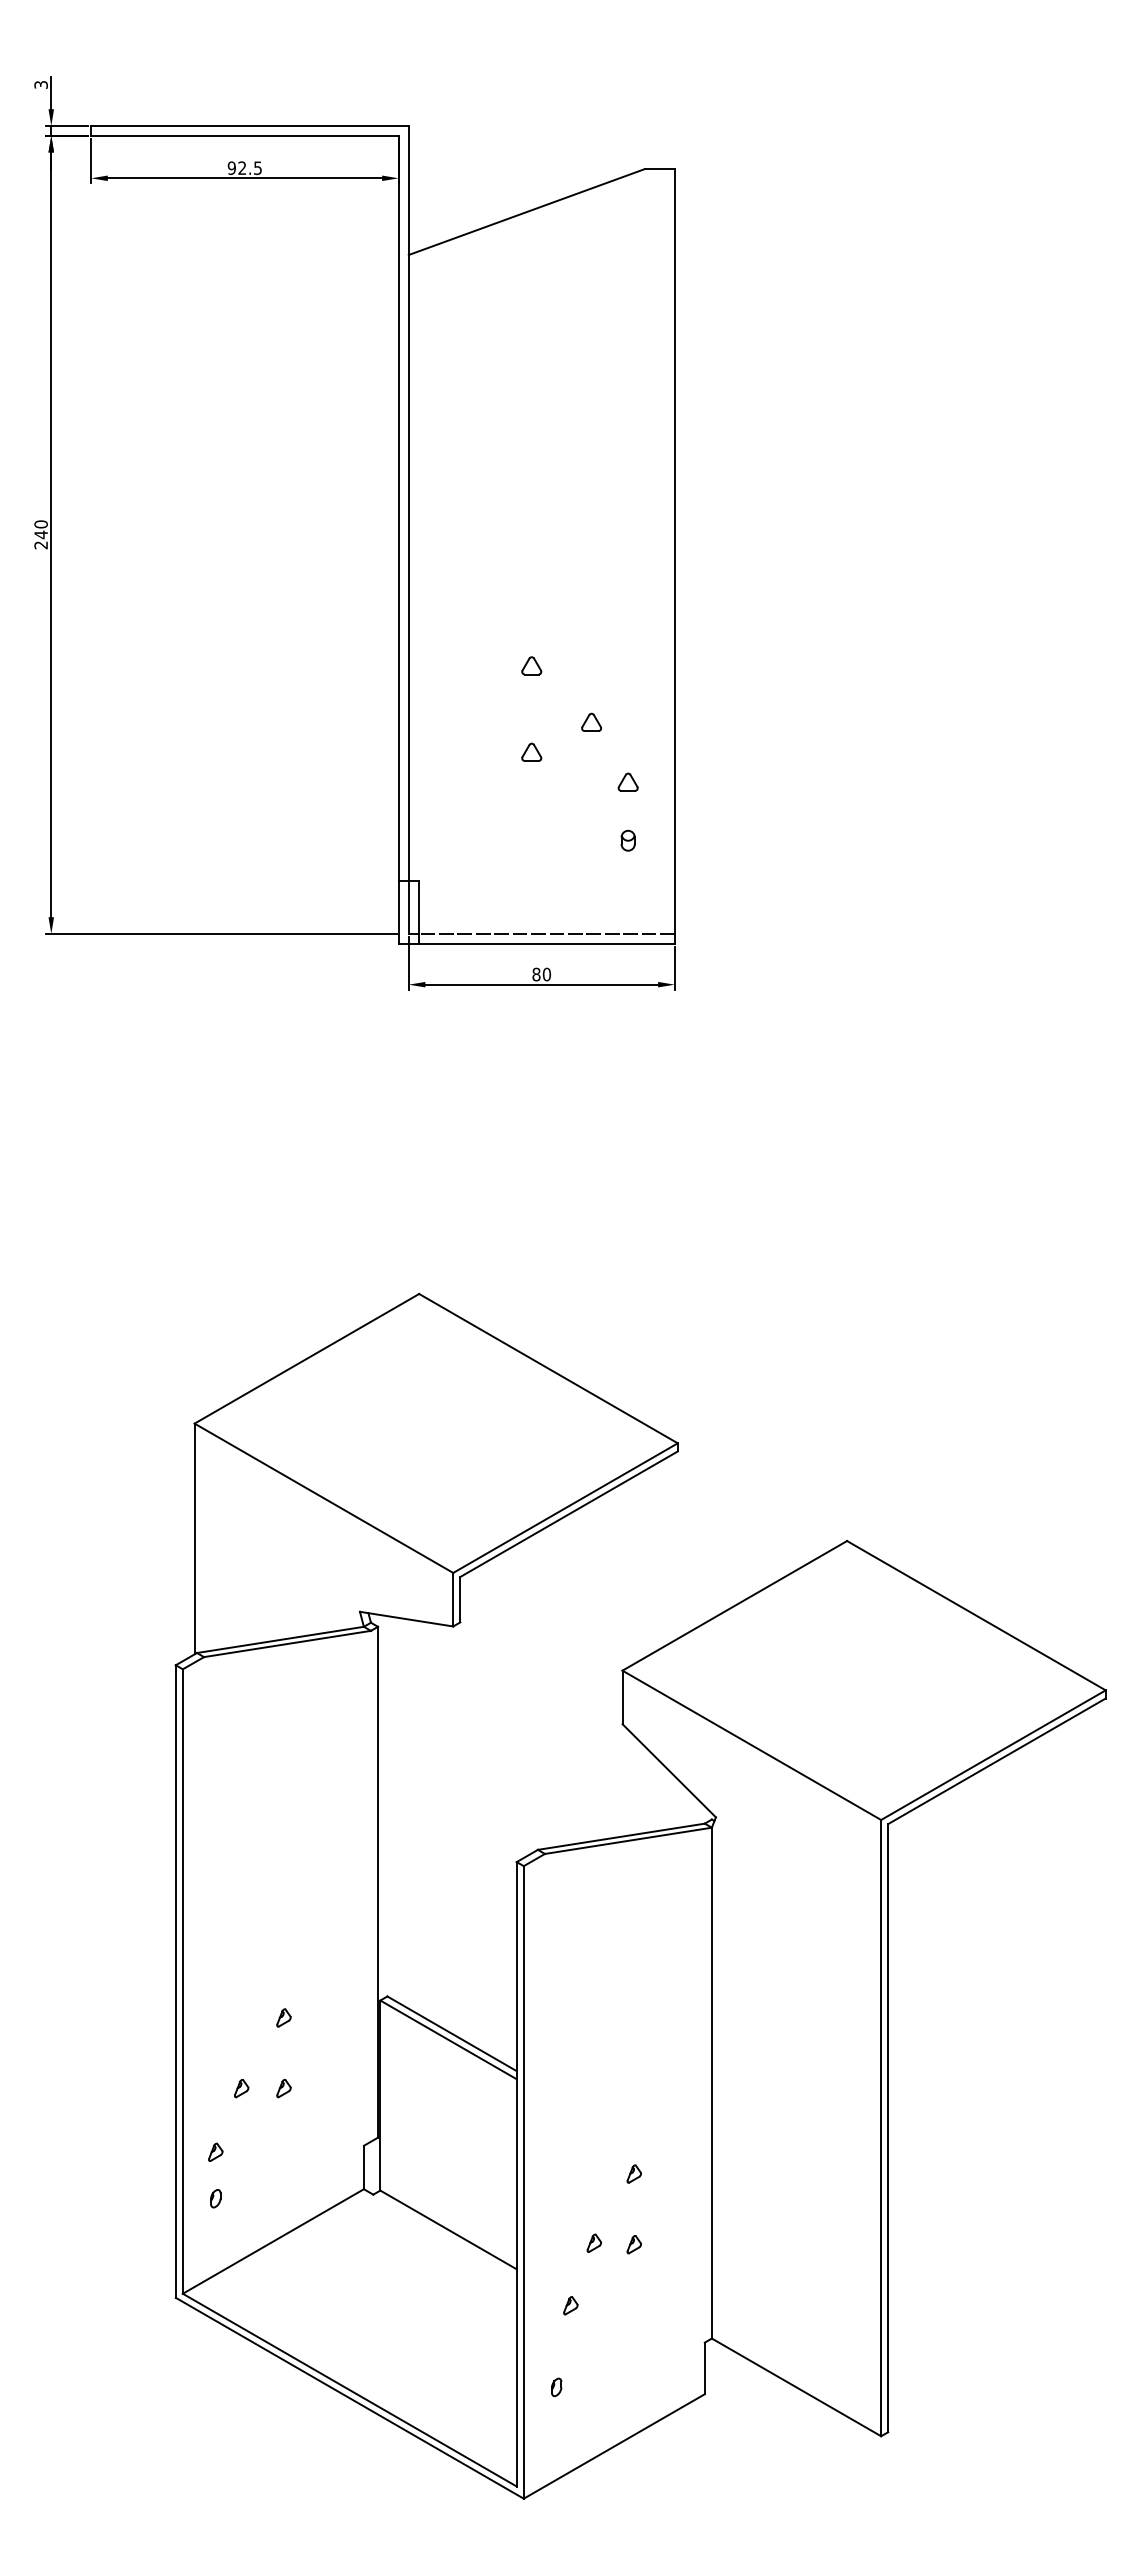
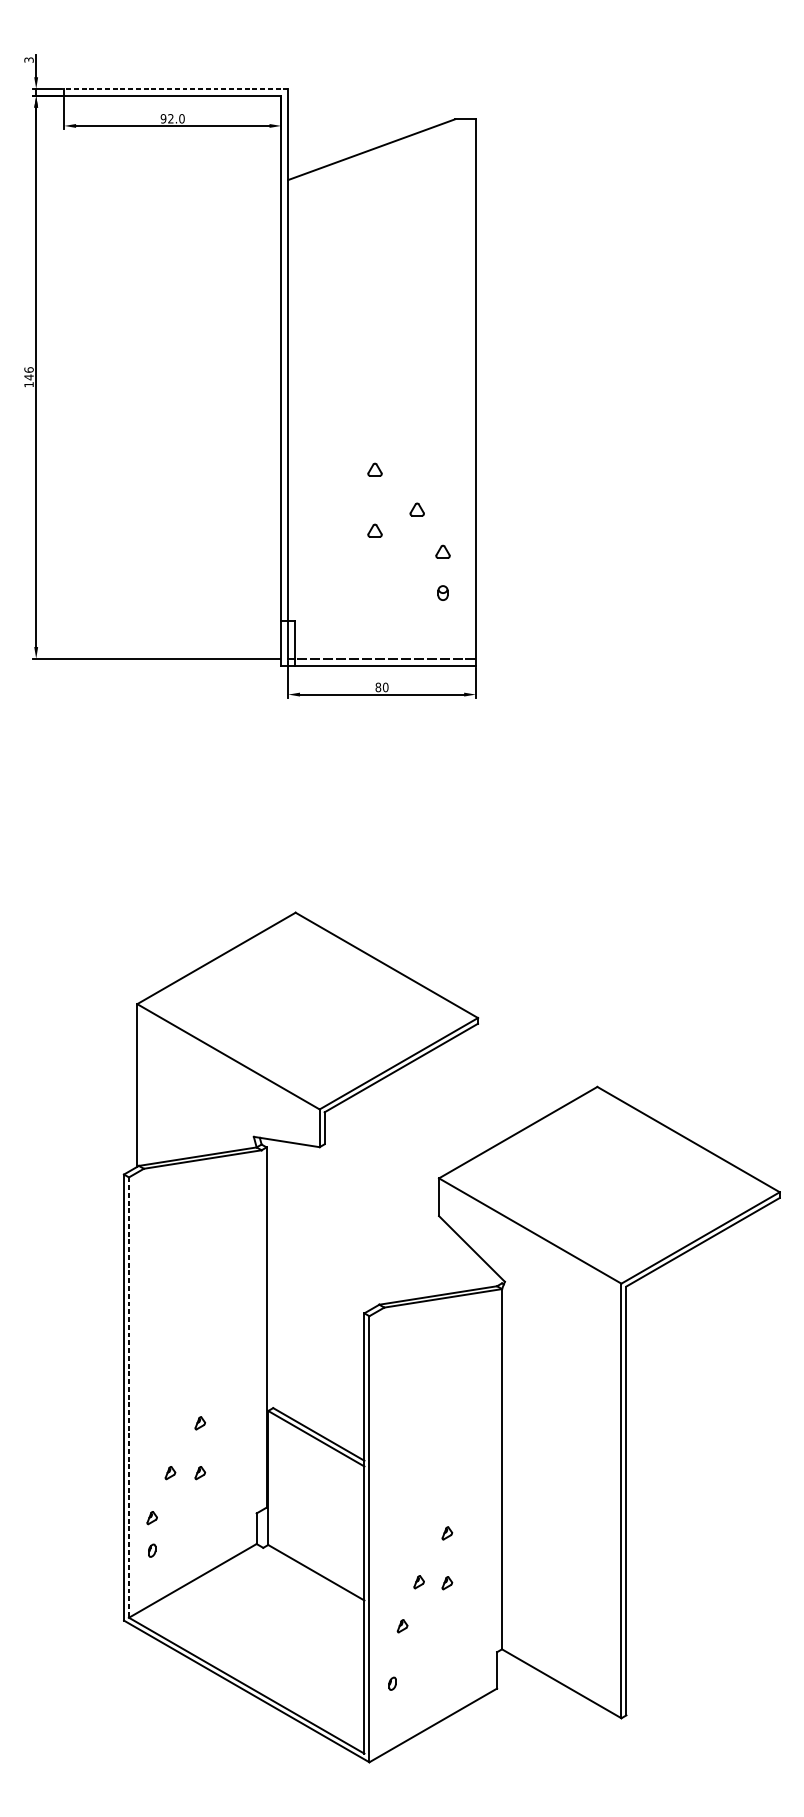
line: (249, 125) -> (175, 88), solid -> dashed
text: (258, 167) -> (182, 118), 92.5 -> 92.0
text: (40, 534) -> (28, 377), 240 -> 146
line: (182, 1982) -> (128, 1398), solid -> dashed

